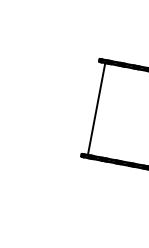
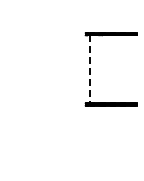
line: (97, 109) -> (90, 69), solid -> dashed

